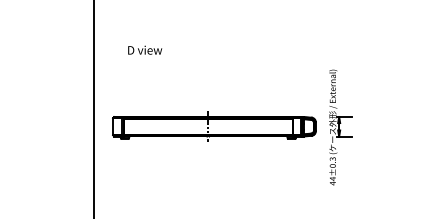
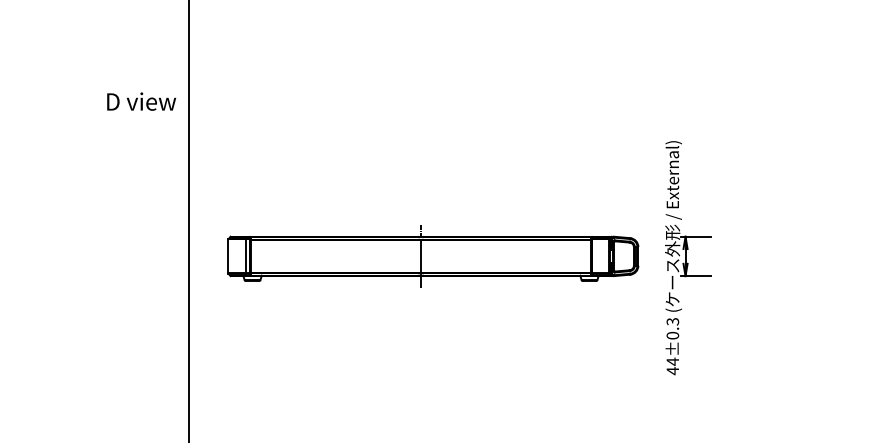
text: (145, 49) -> (142, 100), moved

